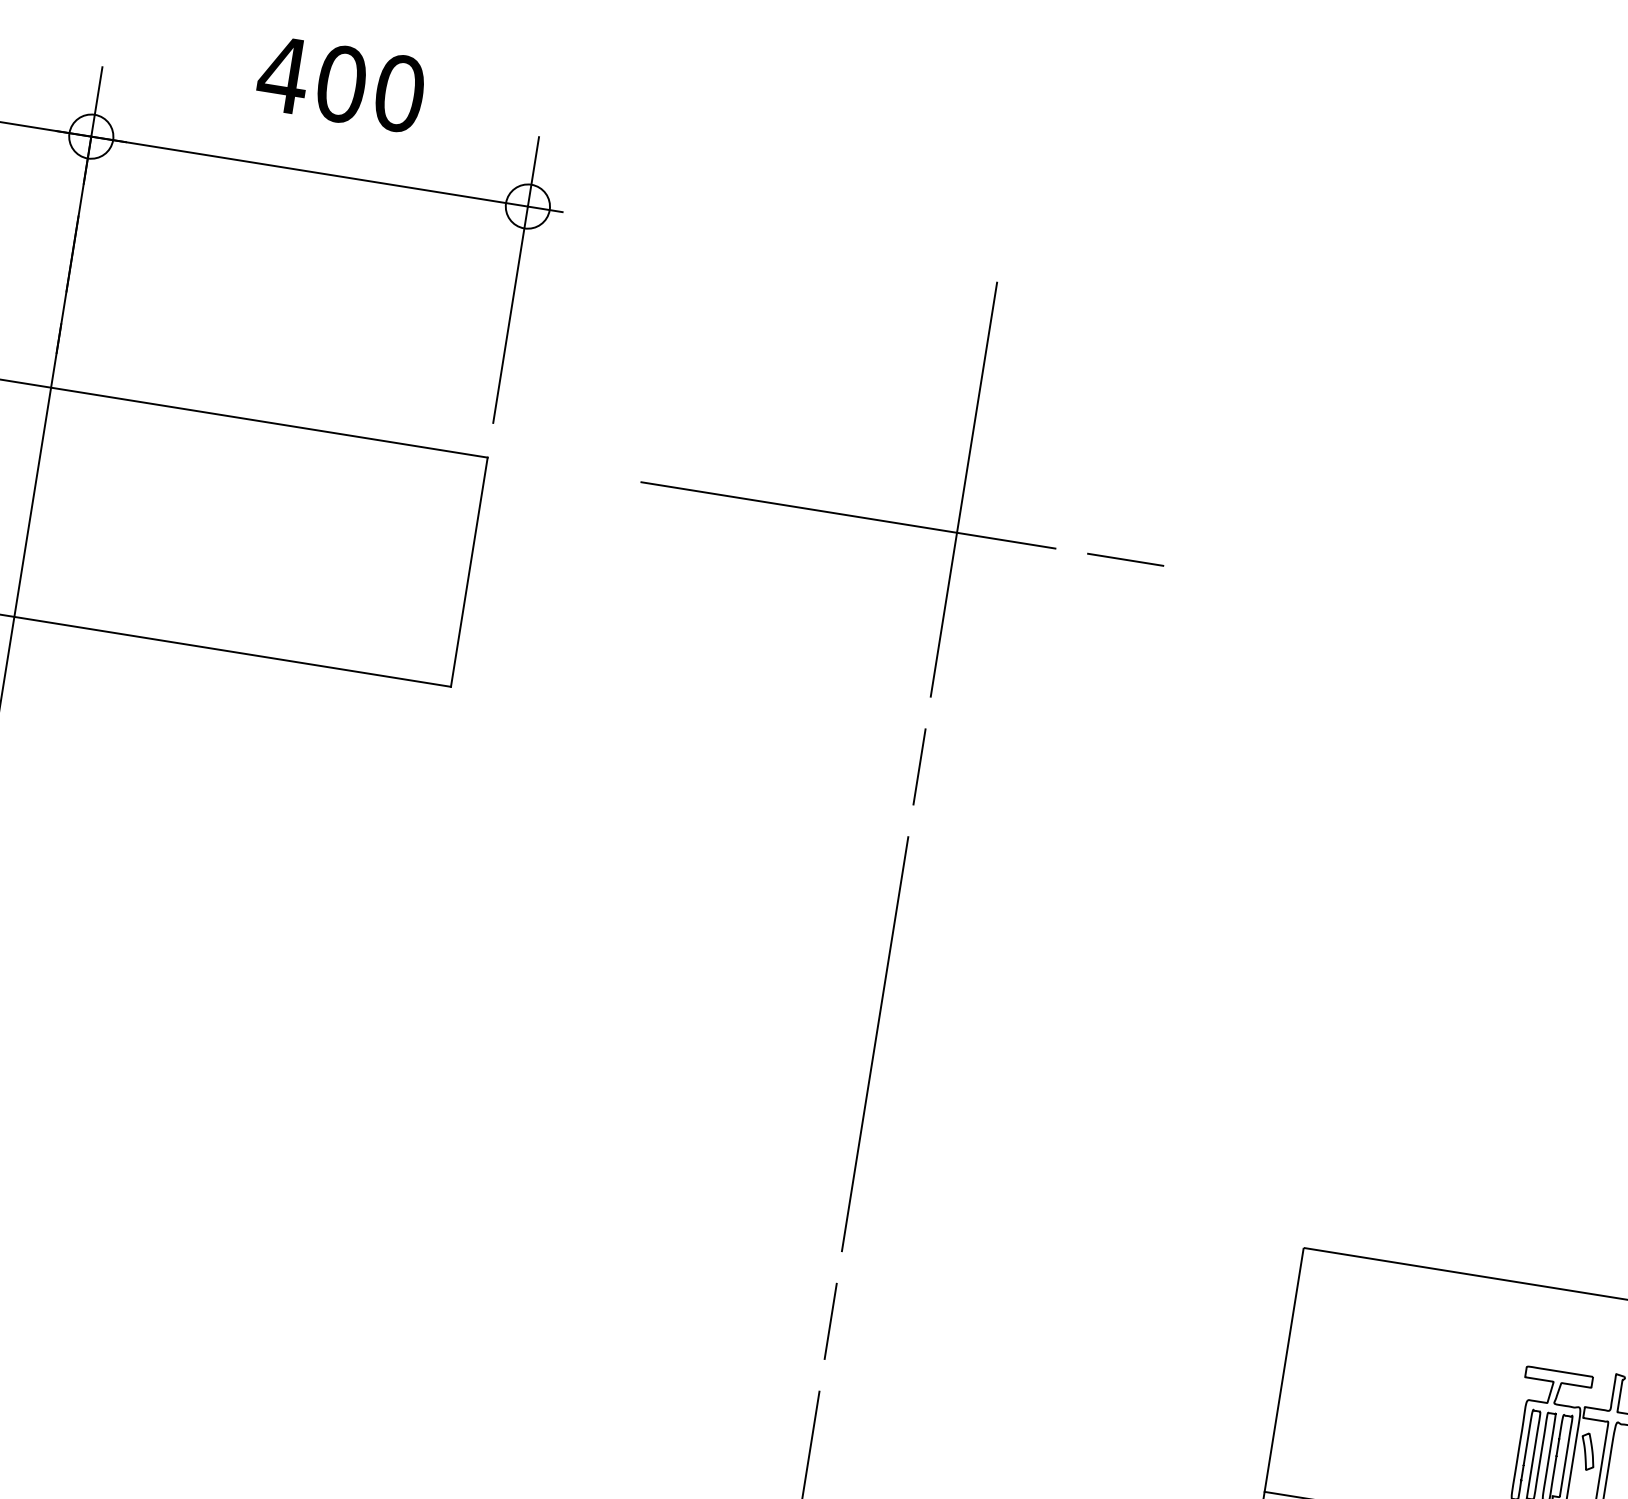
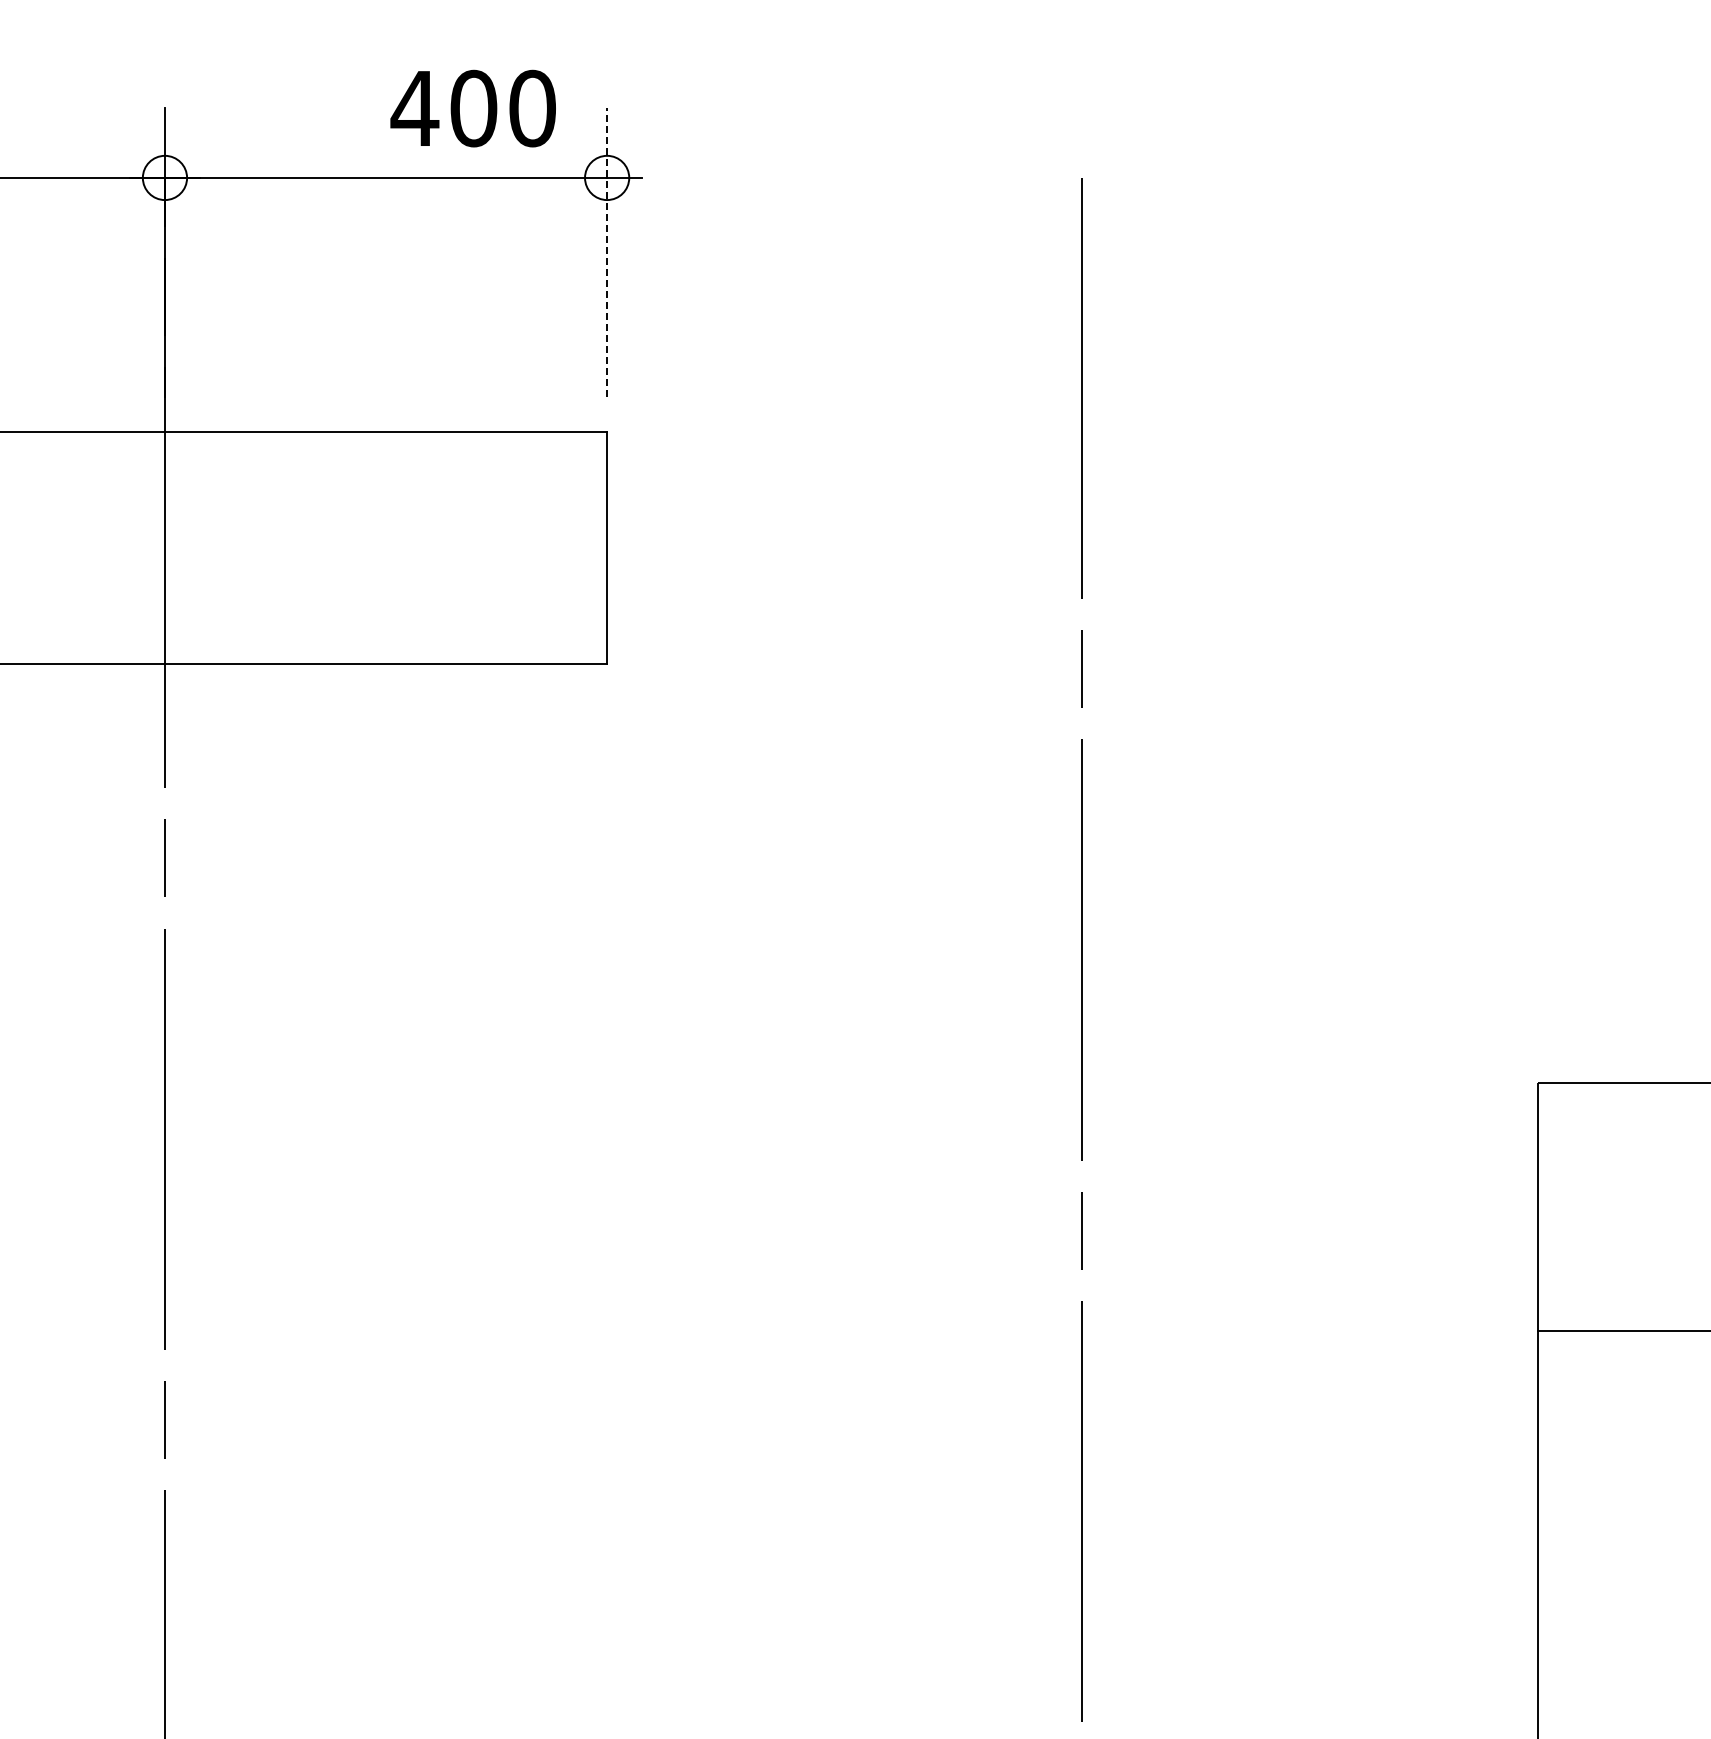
text: (340, 83) -> (472, 108), moved
line: (516, 280) -> (607, 252), solid -> dashed
line: (907, 525) -> (1032, 432), removed

